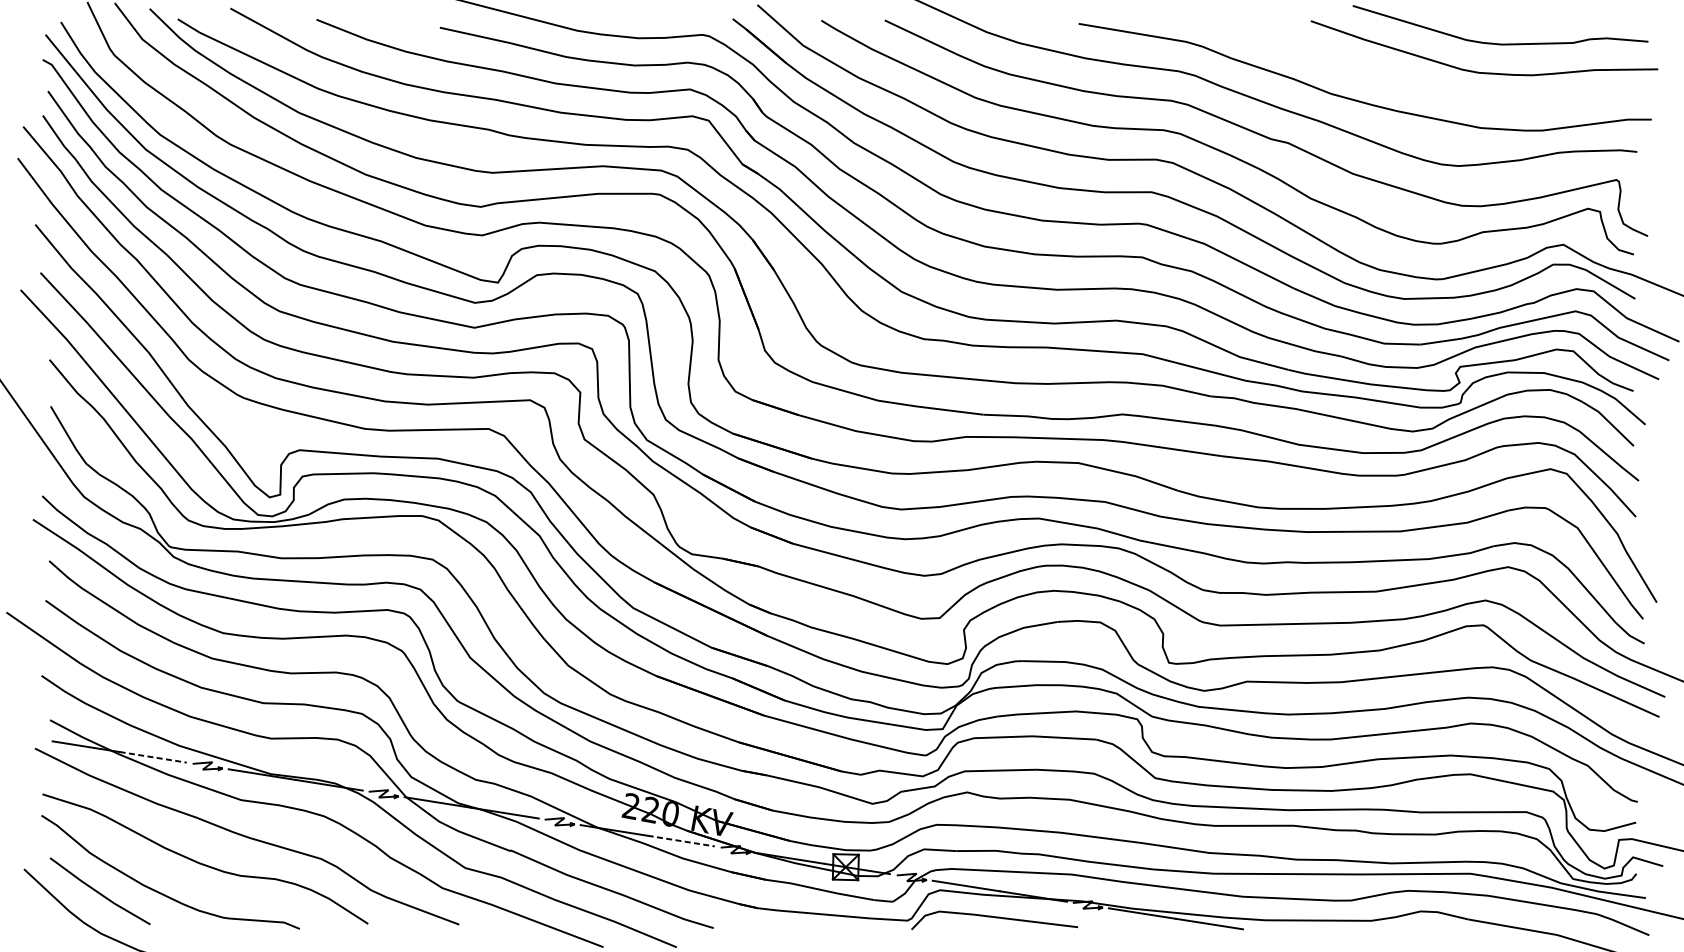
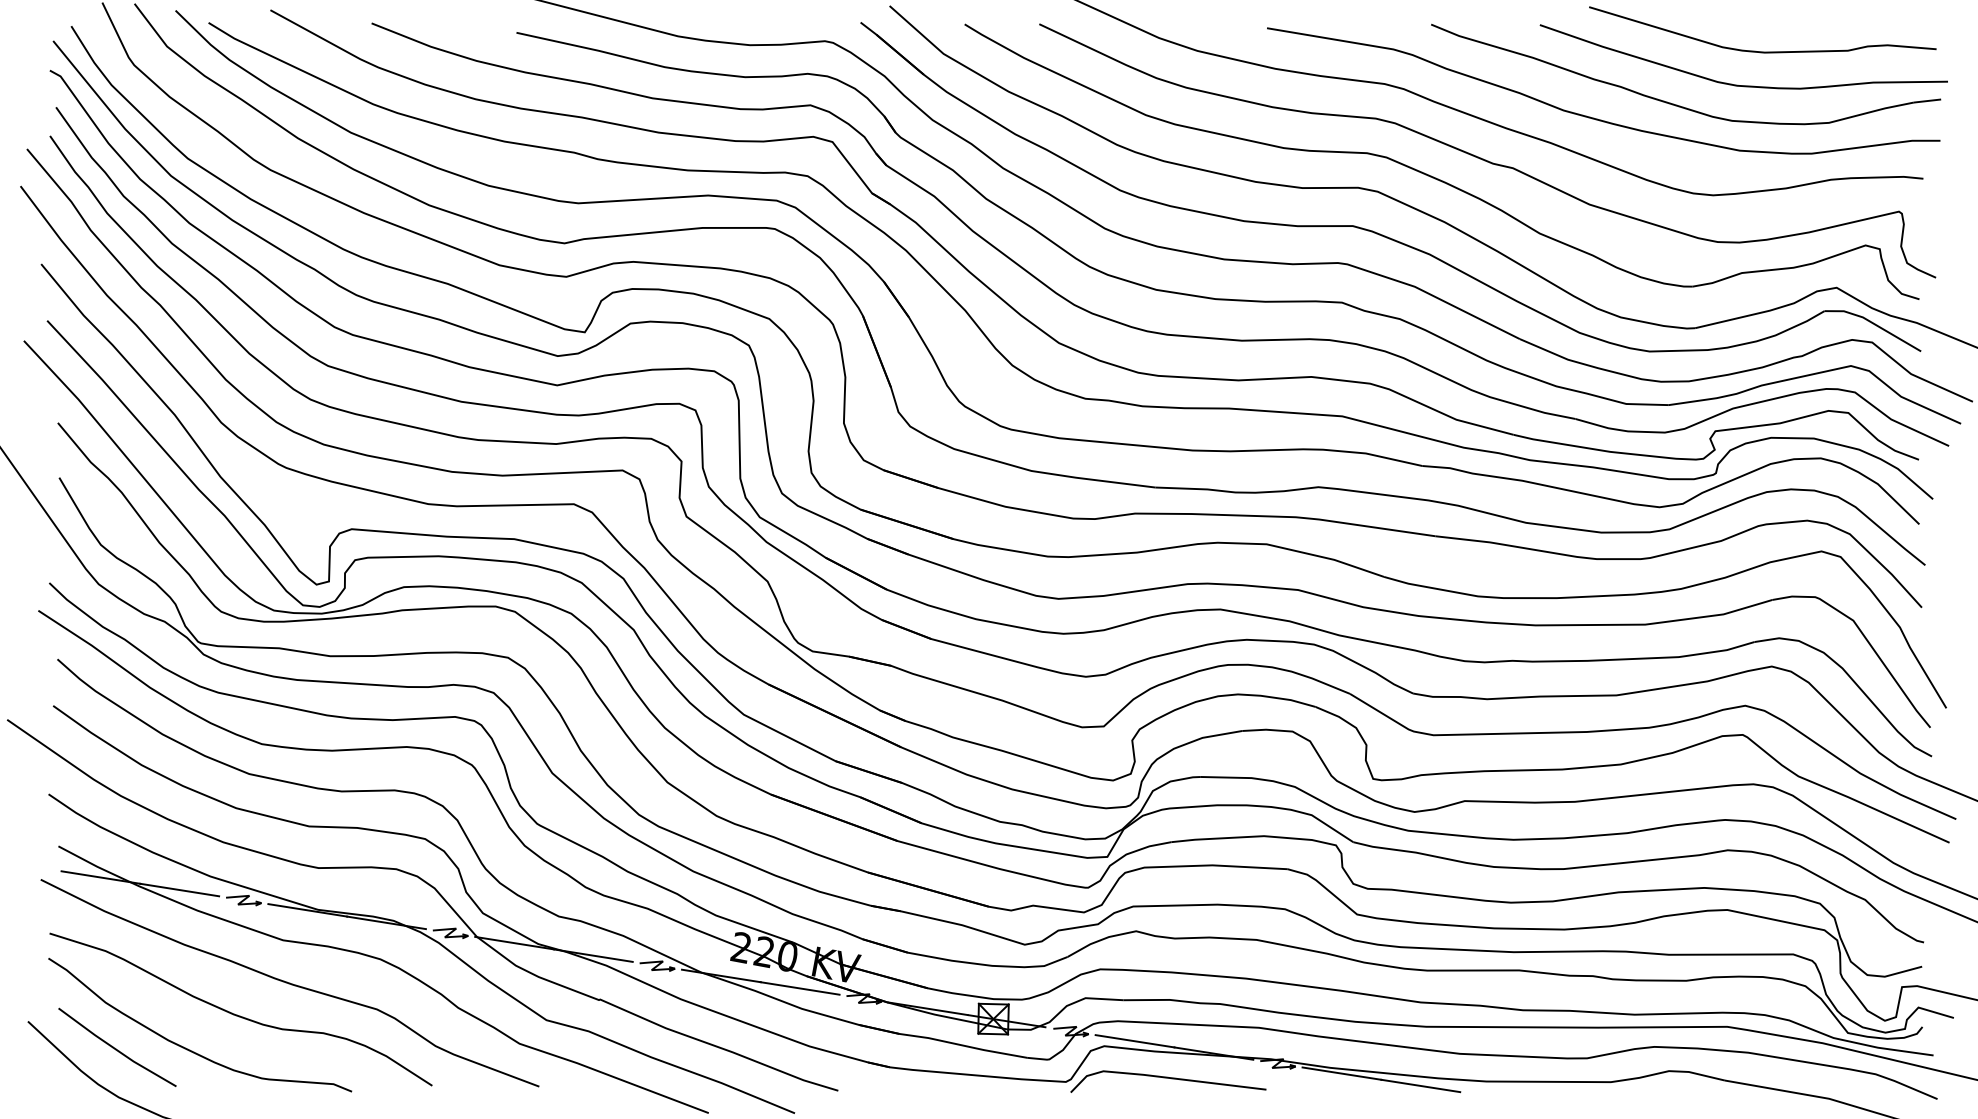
part: (1427, 88) -> (1677, 104), added
line: (153, 757) -> (179, 890), dashed -> solid
line: (681, 841) -> (800, 988), dashed -> solid

